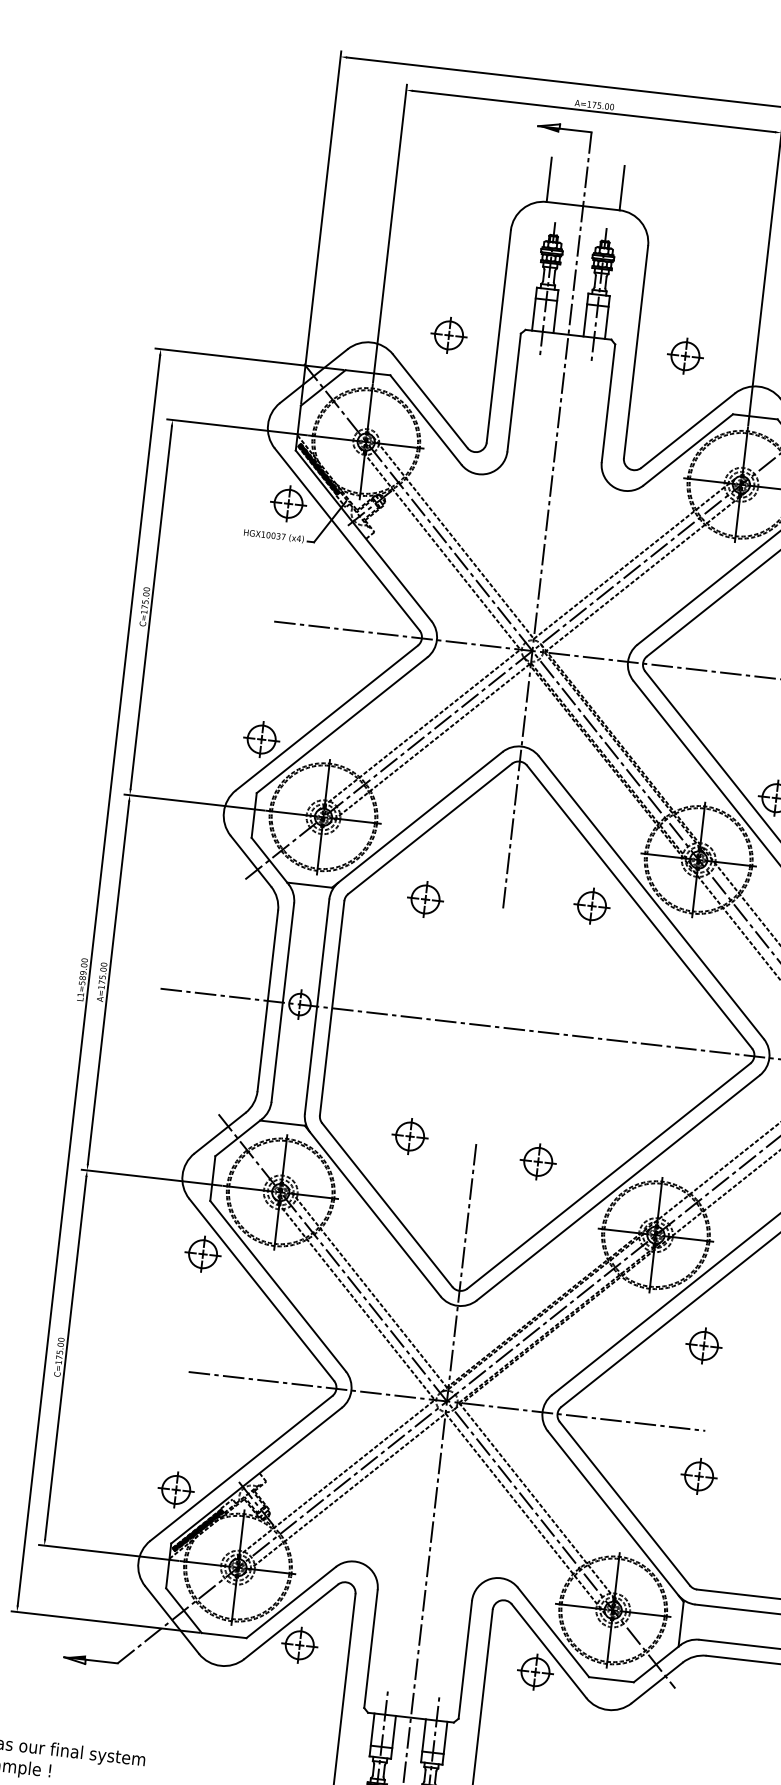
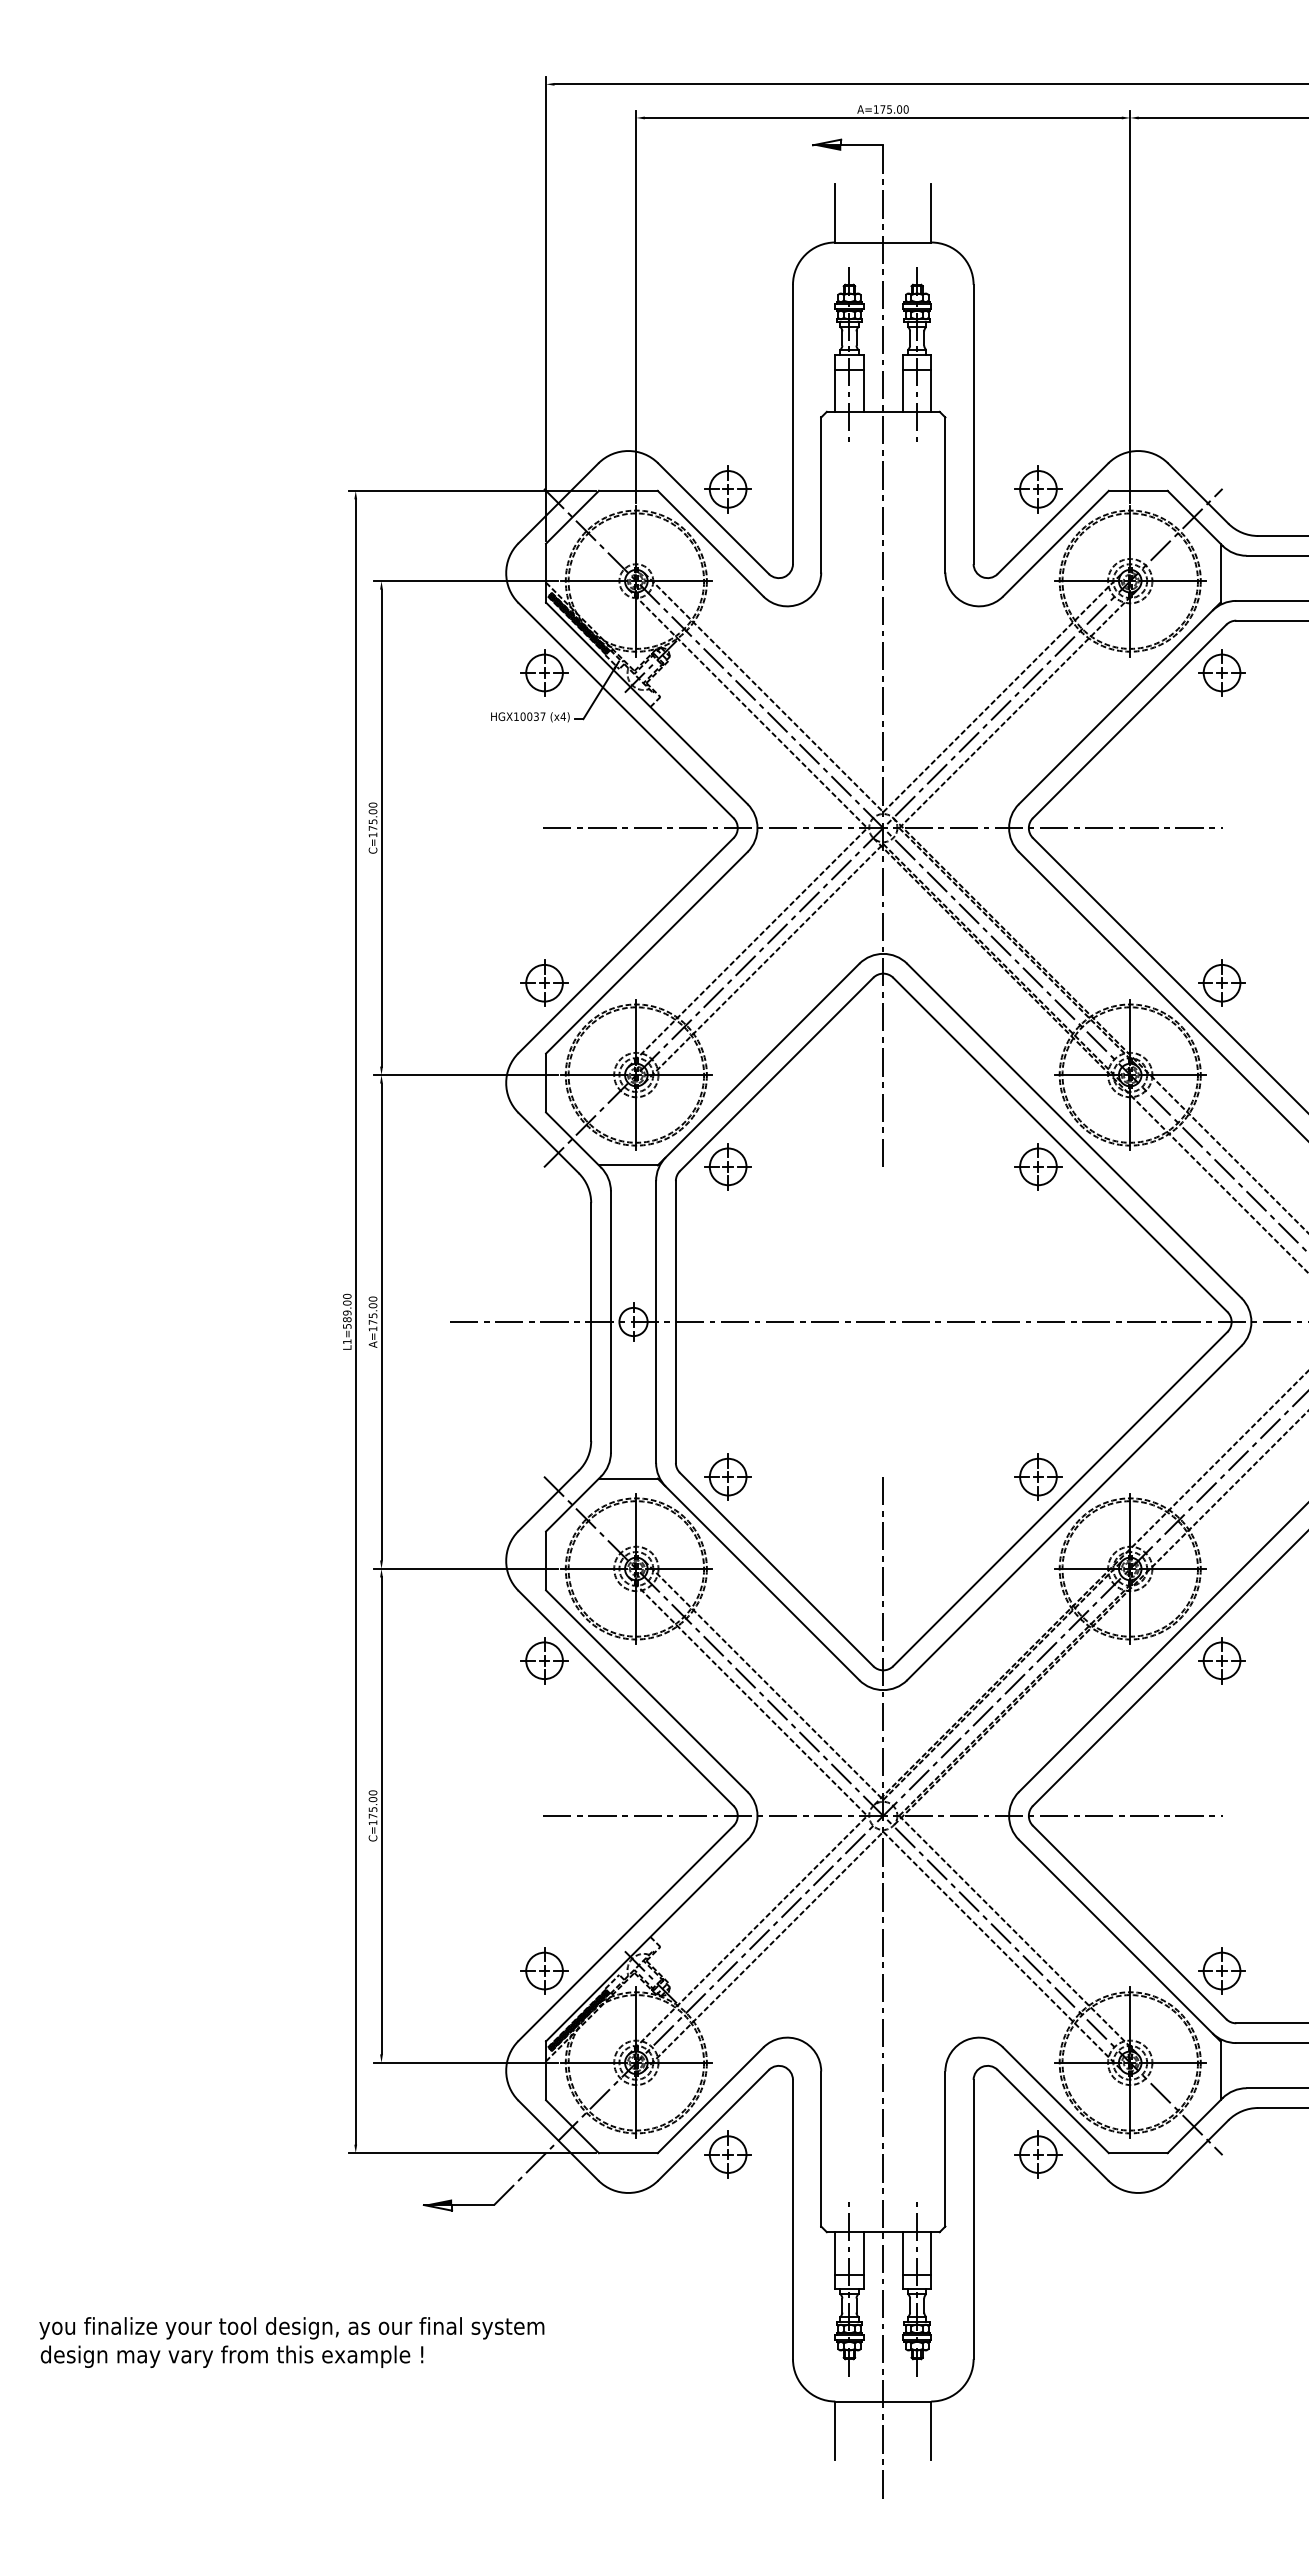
part: (448, 335) -> (727, 489), moved
part: (685, 356) -> (1038, 489), moved
part: (425, 899) -> (727, 1166), moved
part: (592, 905) -> (1038, 1166), moved
part: (409, 1135) -> (727, 1476), moved
part: (538, 1161) -> (1038, 1476), moved
part: (703, 1345) -> (1221, 1660), moved
part: (698, 1475) -> (1221, 1970), moved

